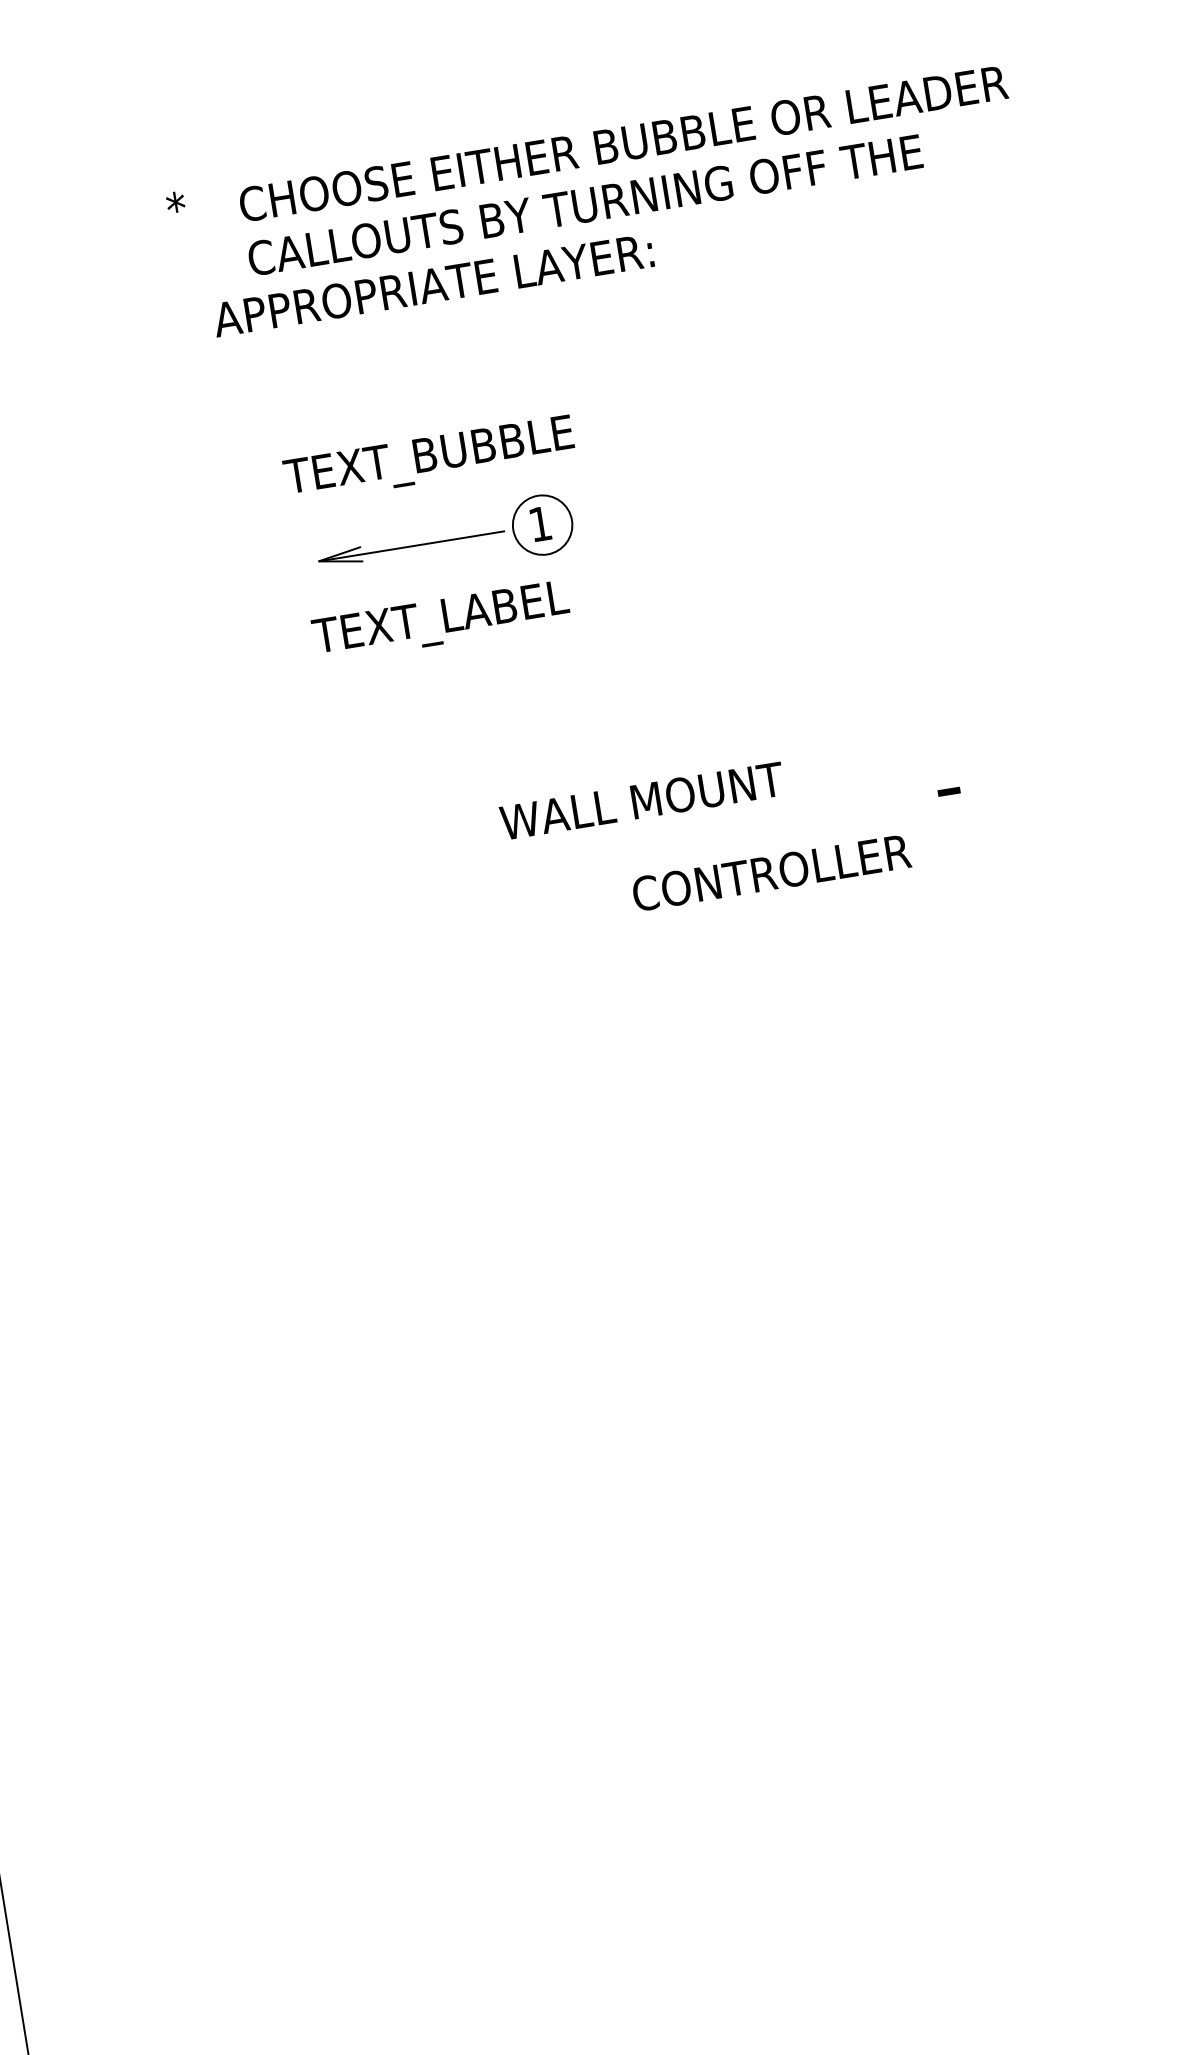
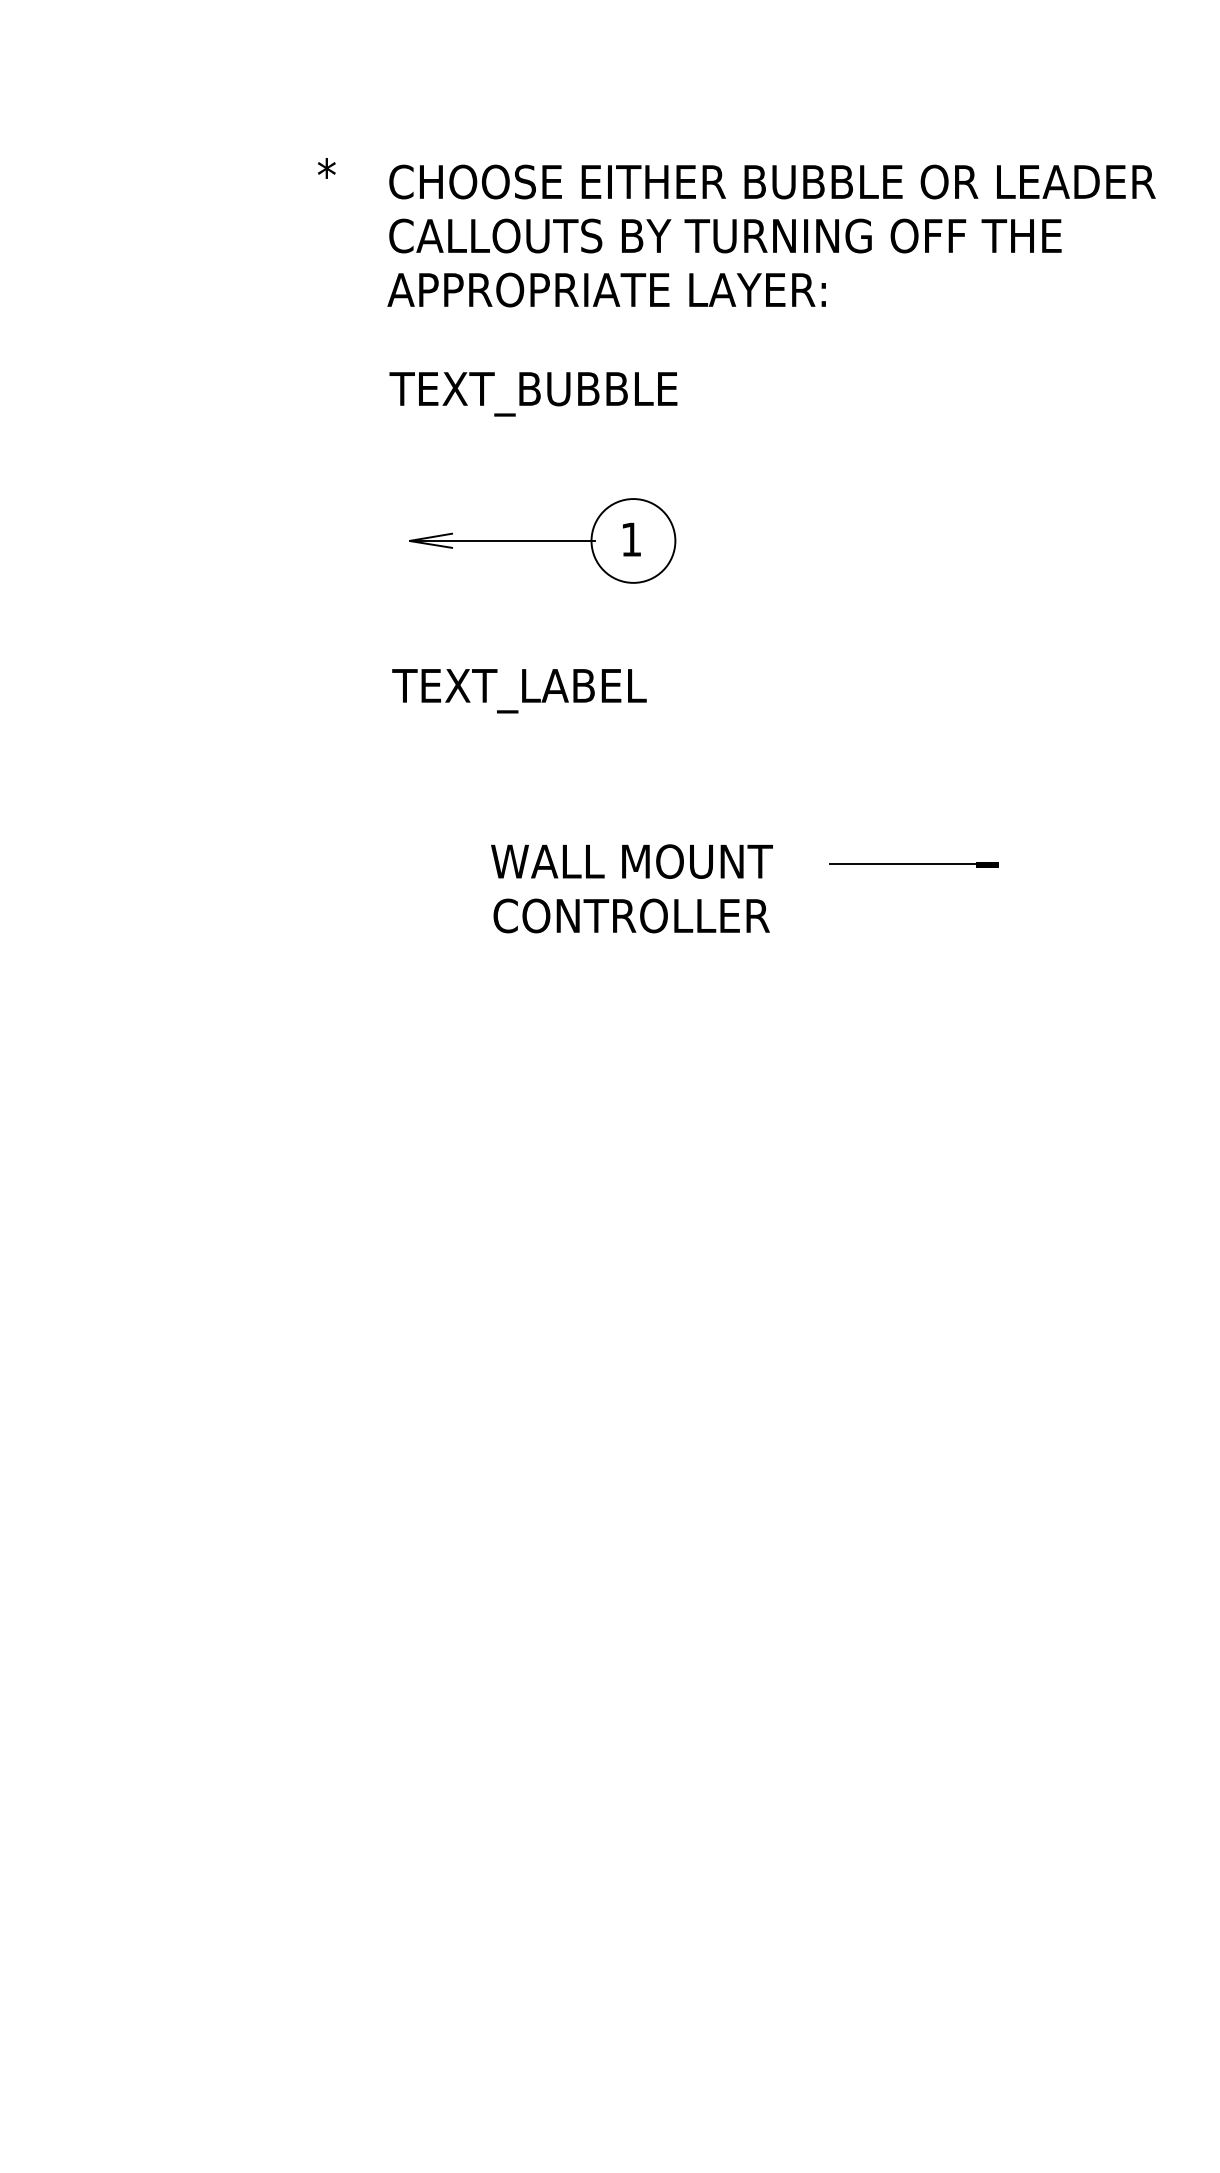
text: (432, 284) -> (606, 289), moved
text: (429, 459) -> (533, 394), moved
circle: (542, 524) -> (633, 540), size x1.43
text: (441, 622) -> (519, 691), moved
text: (641, 801) -> (631, 861), moved
line: (873, 803) -> (911, 864), added
text: (771, 872) -> (631, 915), moved

